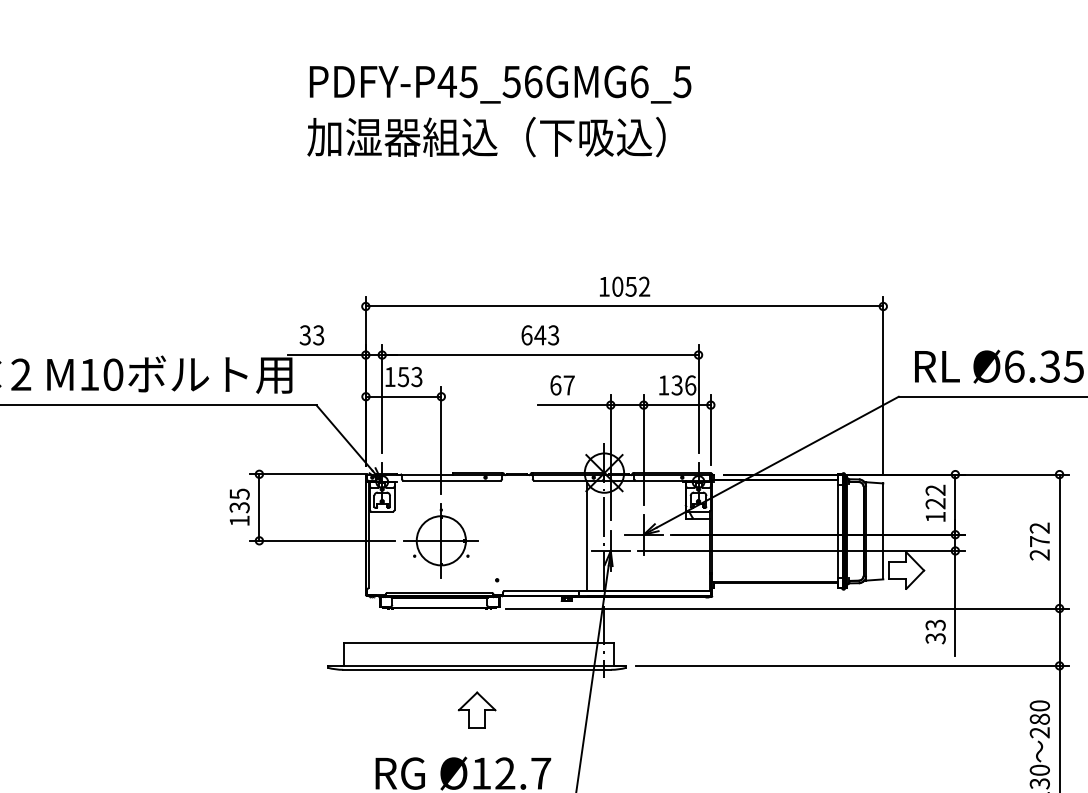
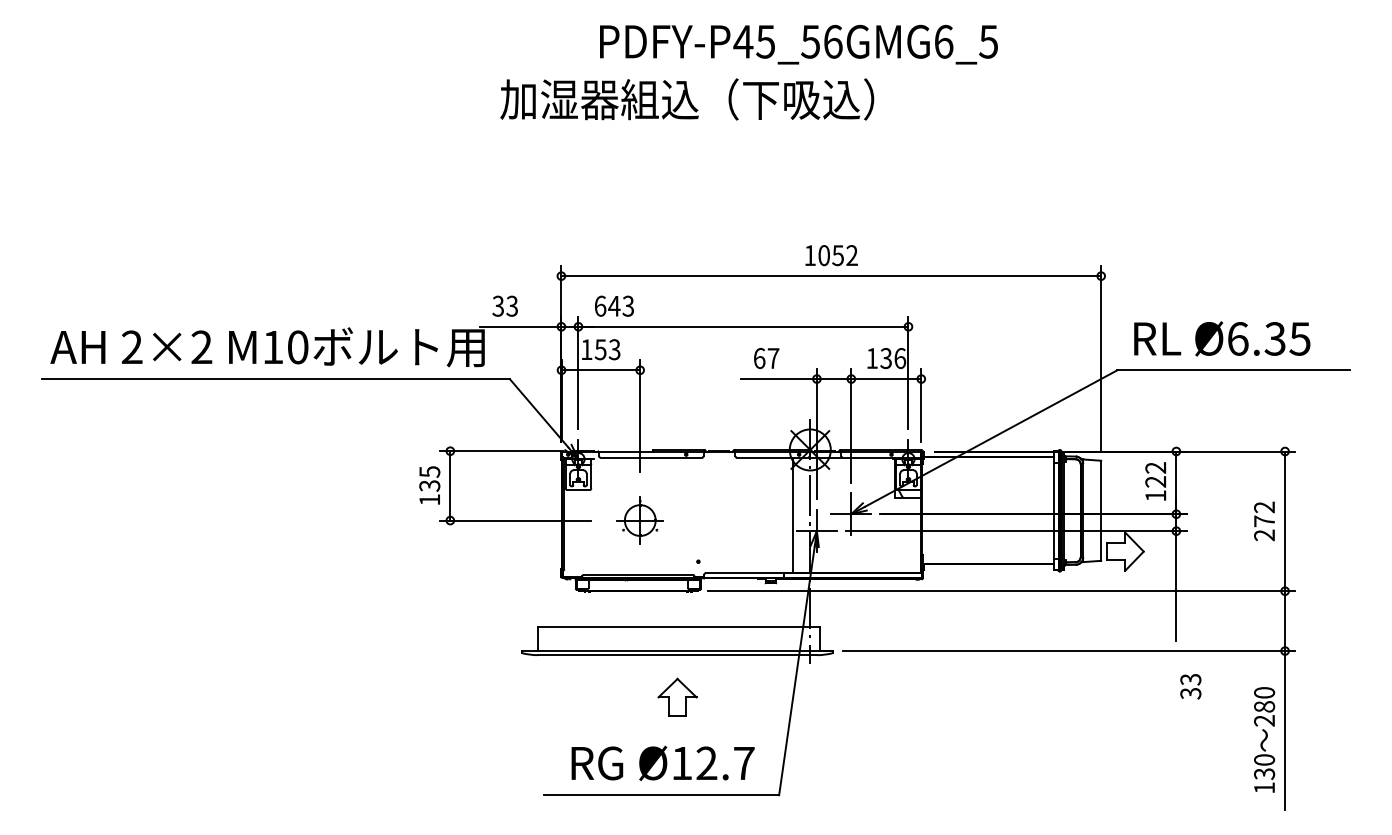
text: (500, 84) -> (798, 44), moved
text: (540, 334) -> (614, 305), moved
part: (441, 540) -> (640, 520), size x0.6
text: (935, 631) -> (1190, 686), moved

